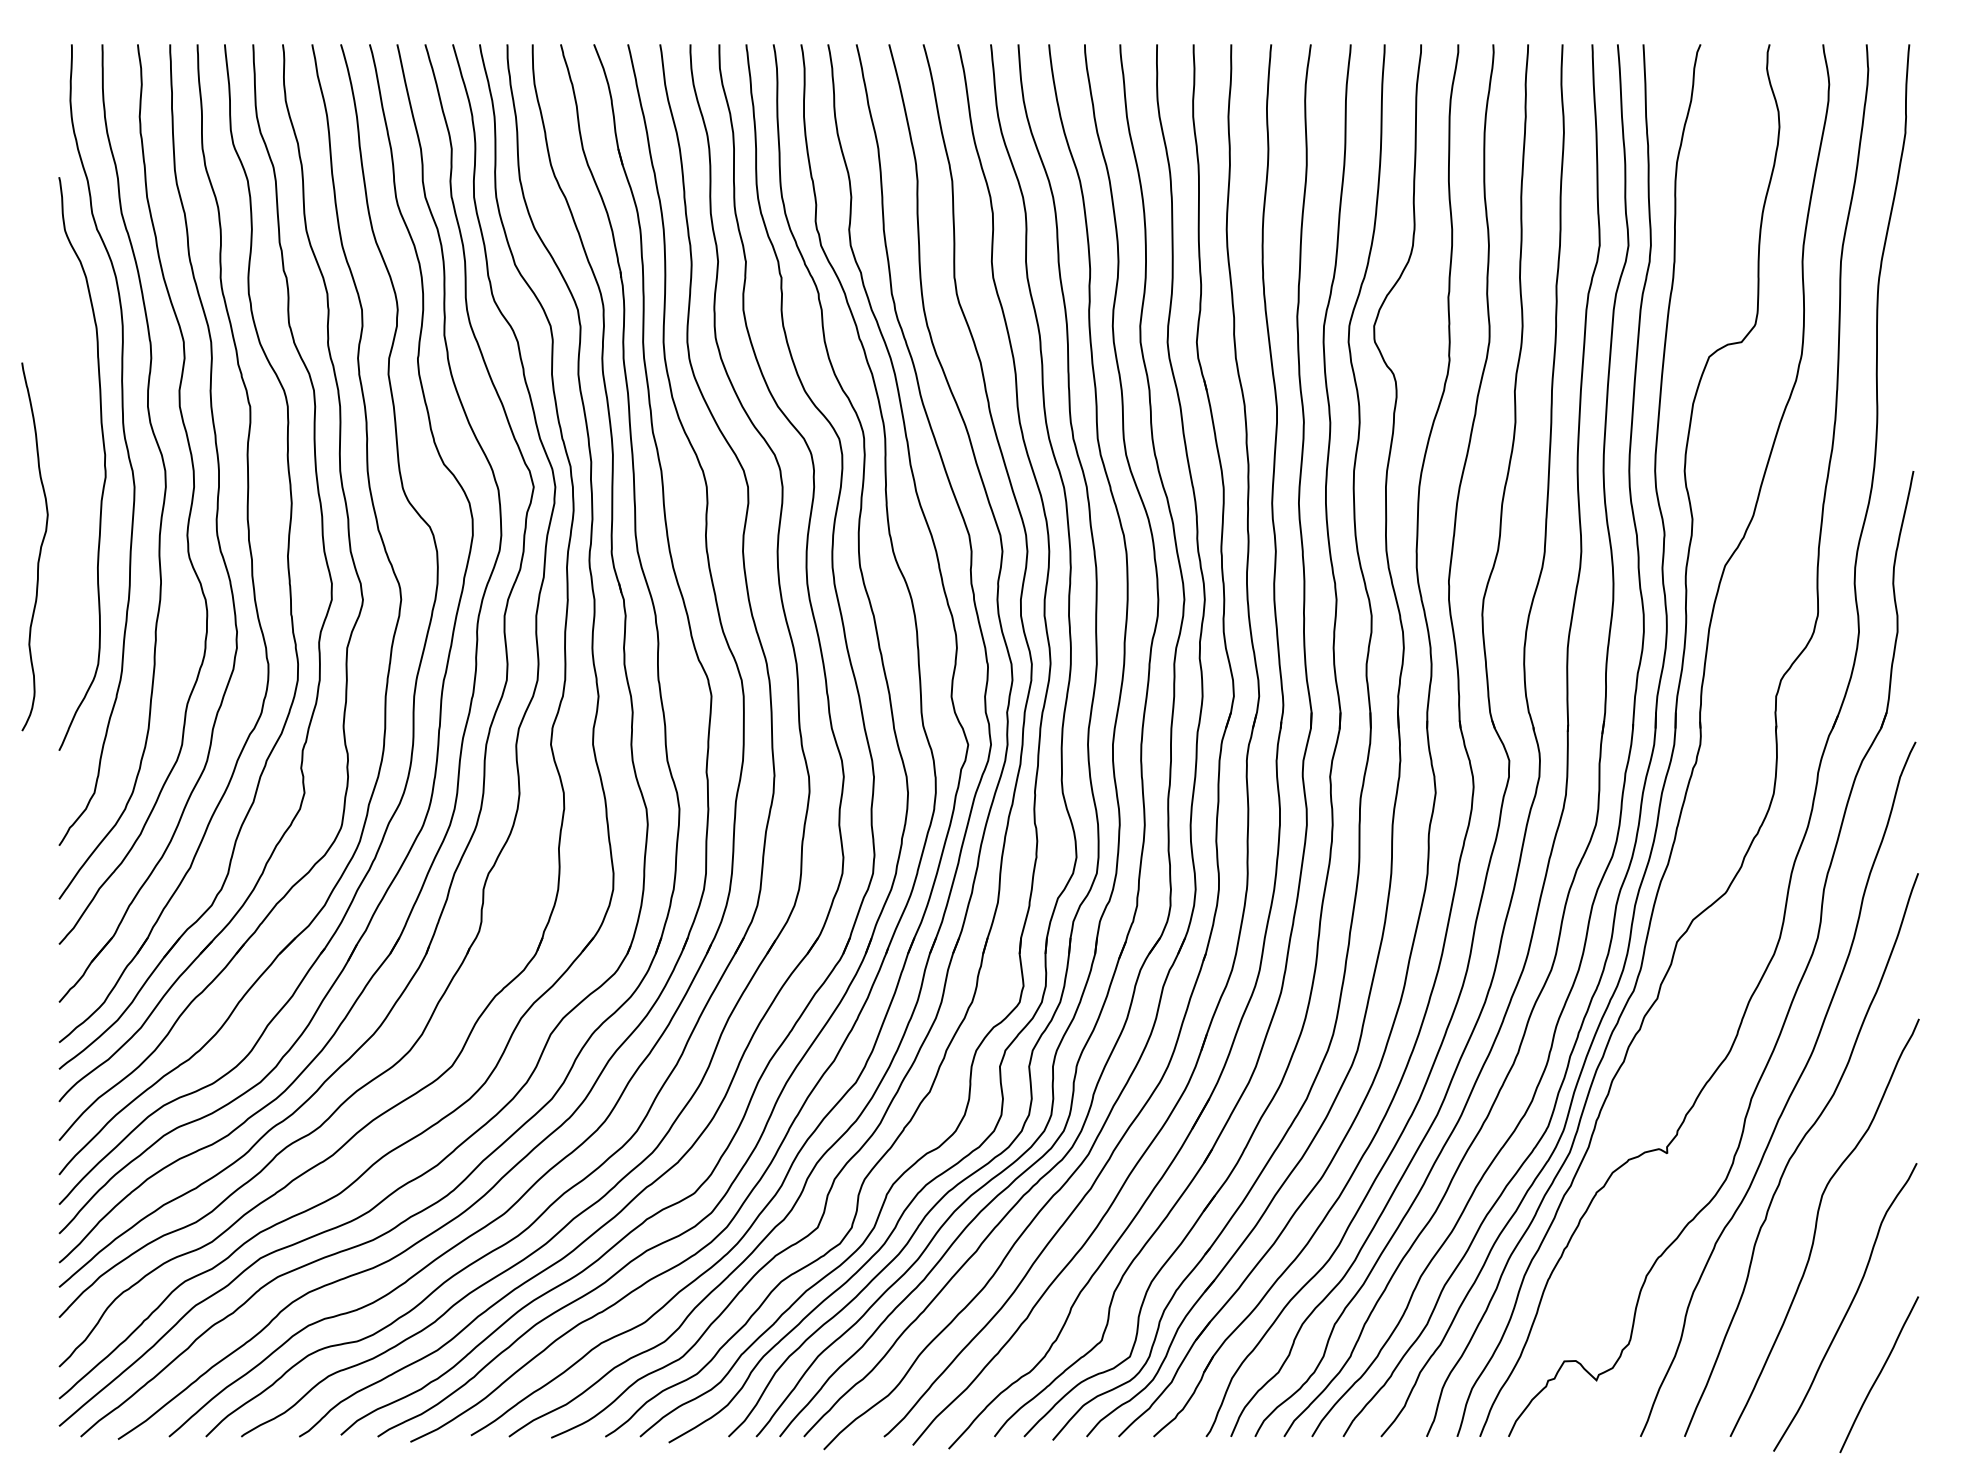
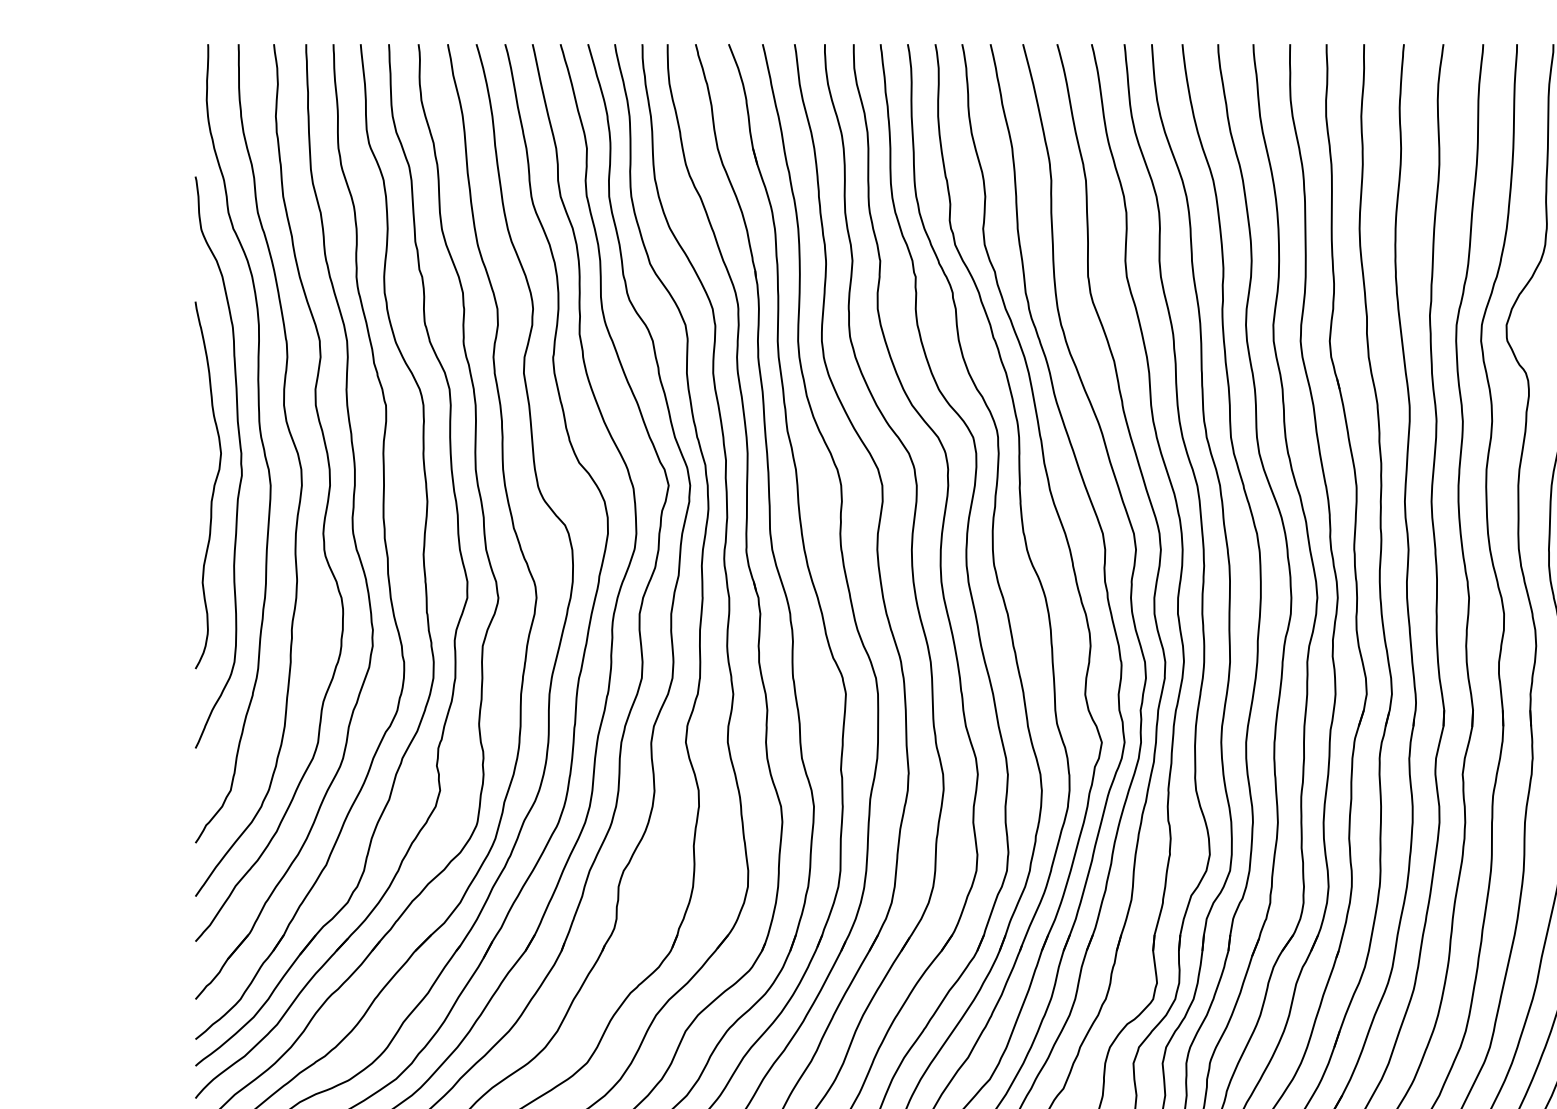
curve: (39, 549) -> (212, 487), moved

